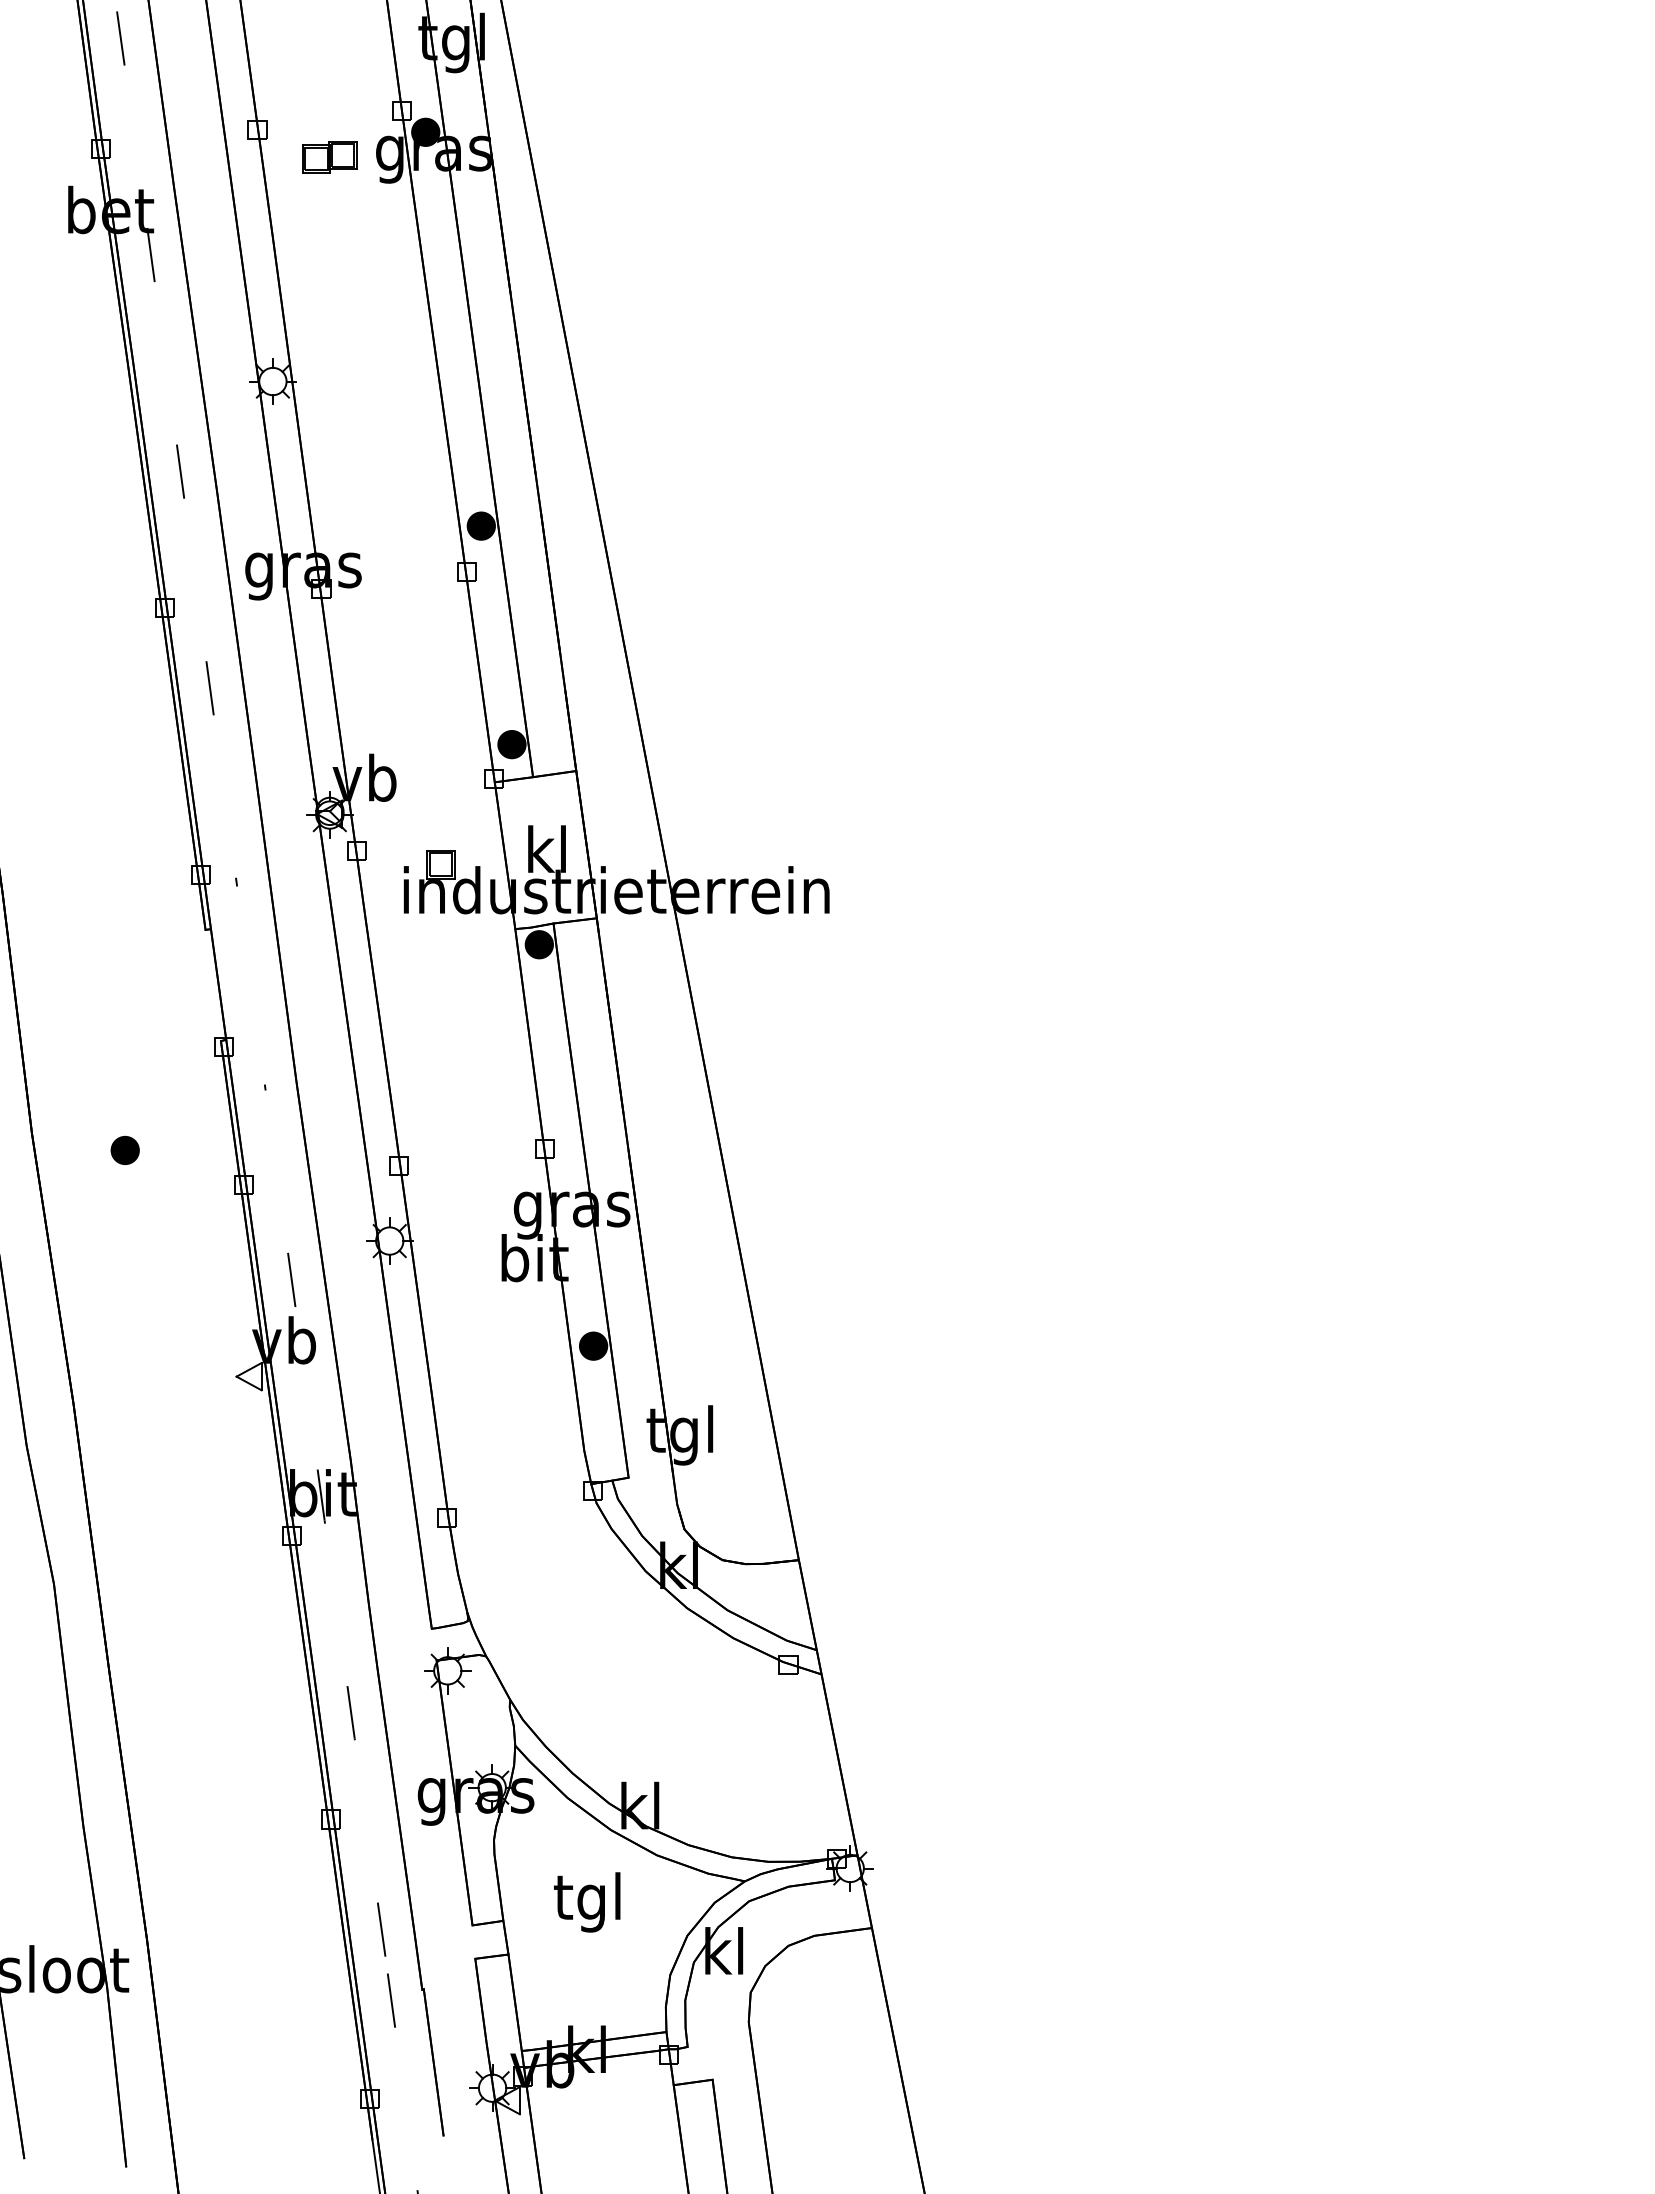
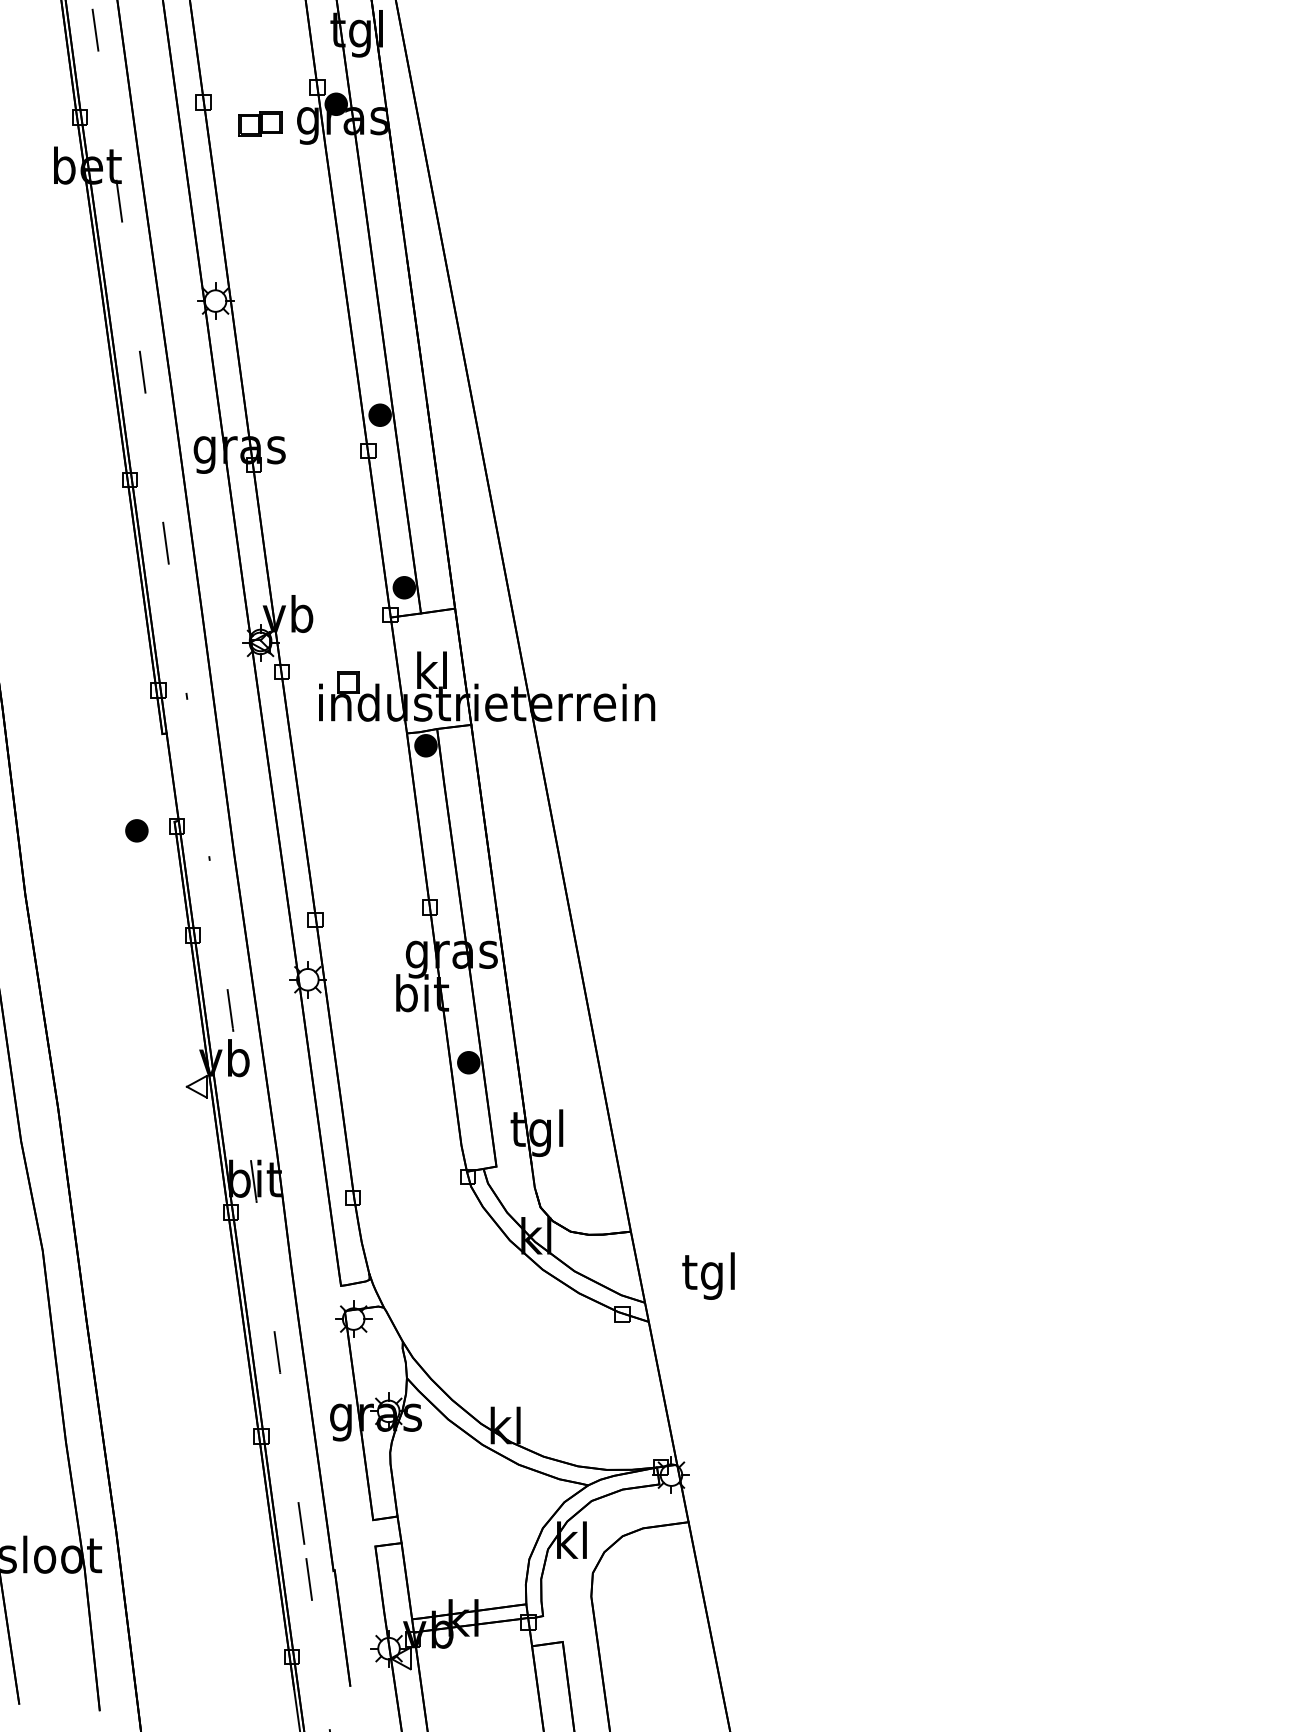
part: (124, 1149) -> (136, 830), moved
text: (587, 1902) -> (708, 1276), moved

